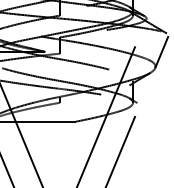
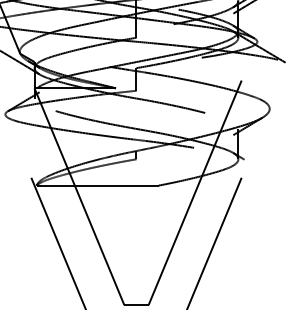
line: (161, 52) -> (278, 88), removed

